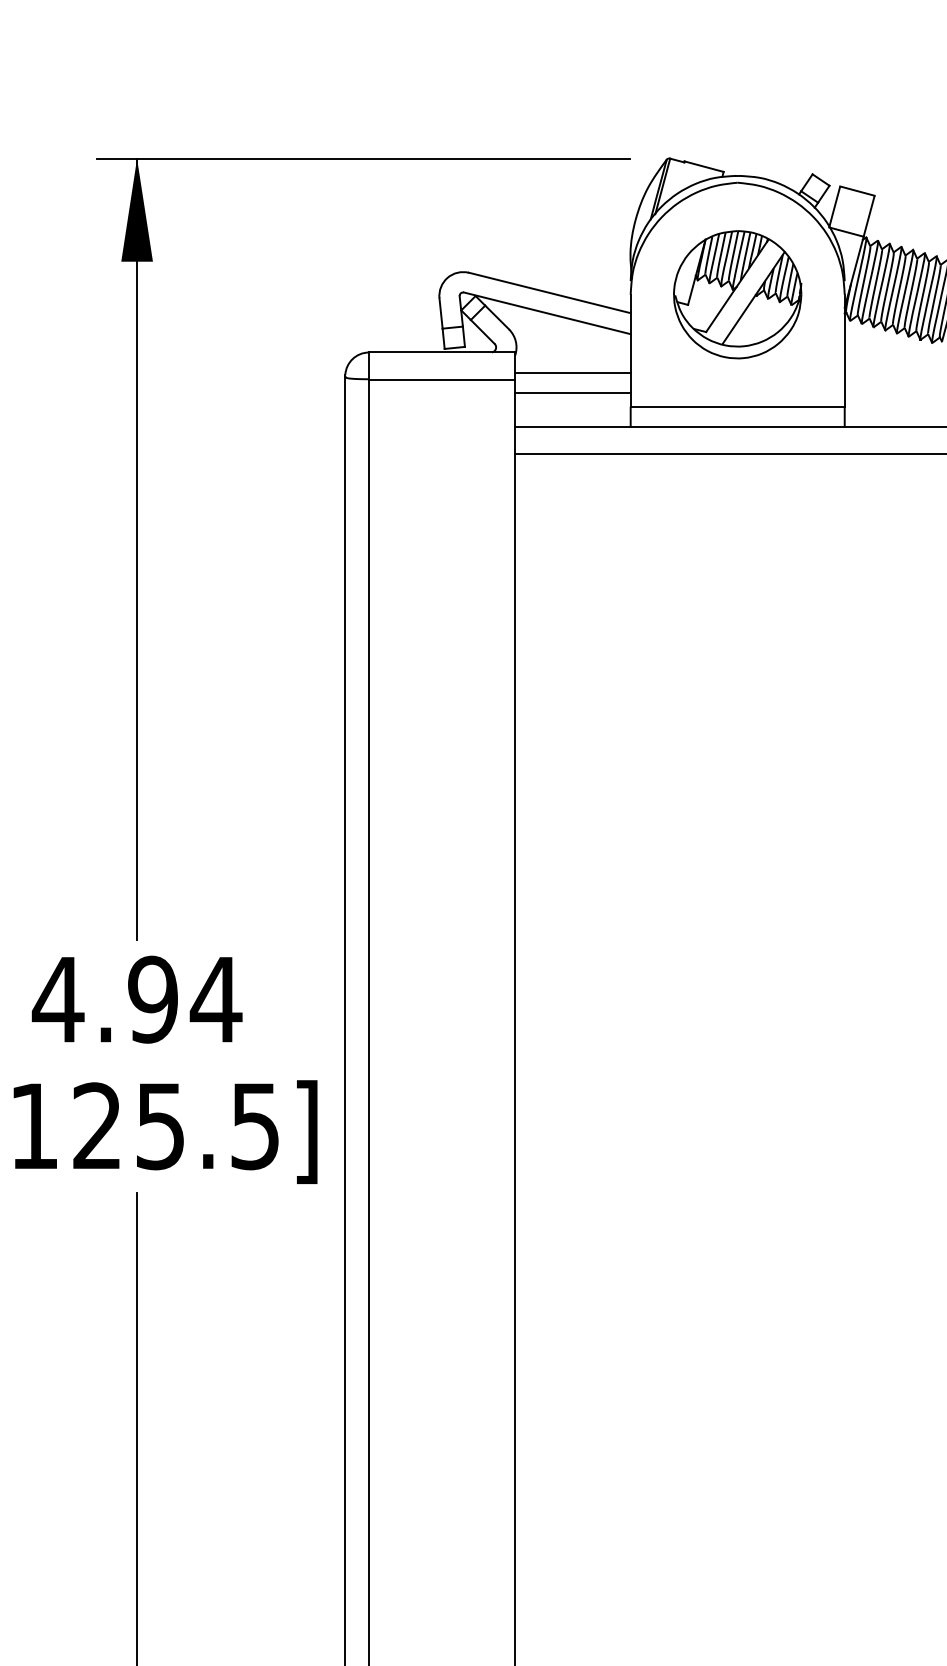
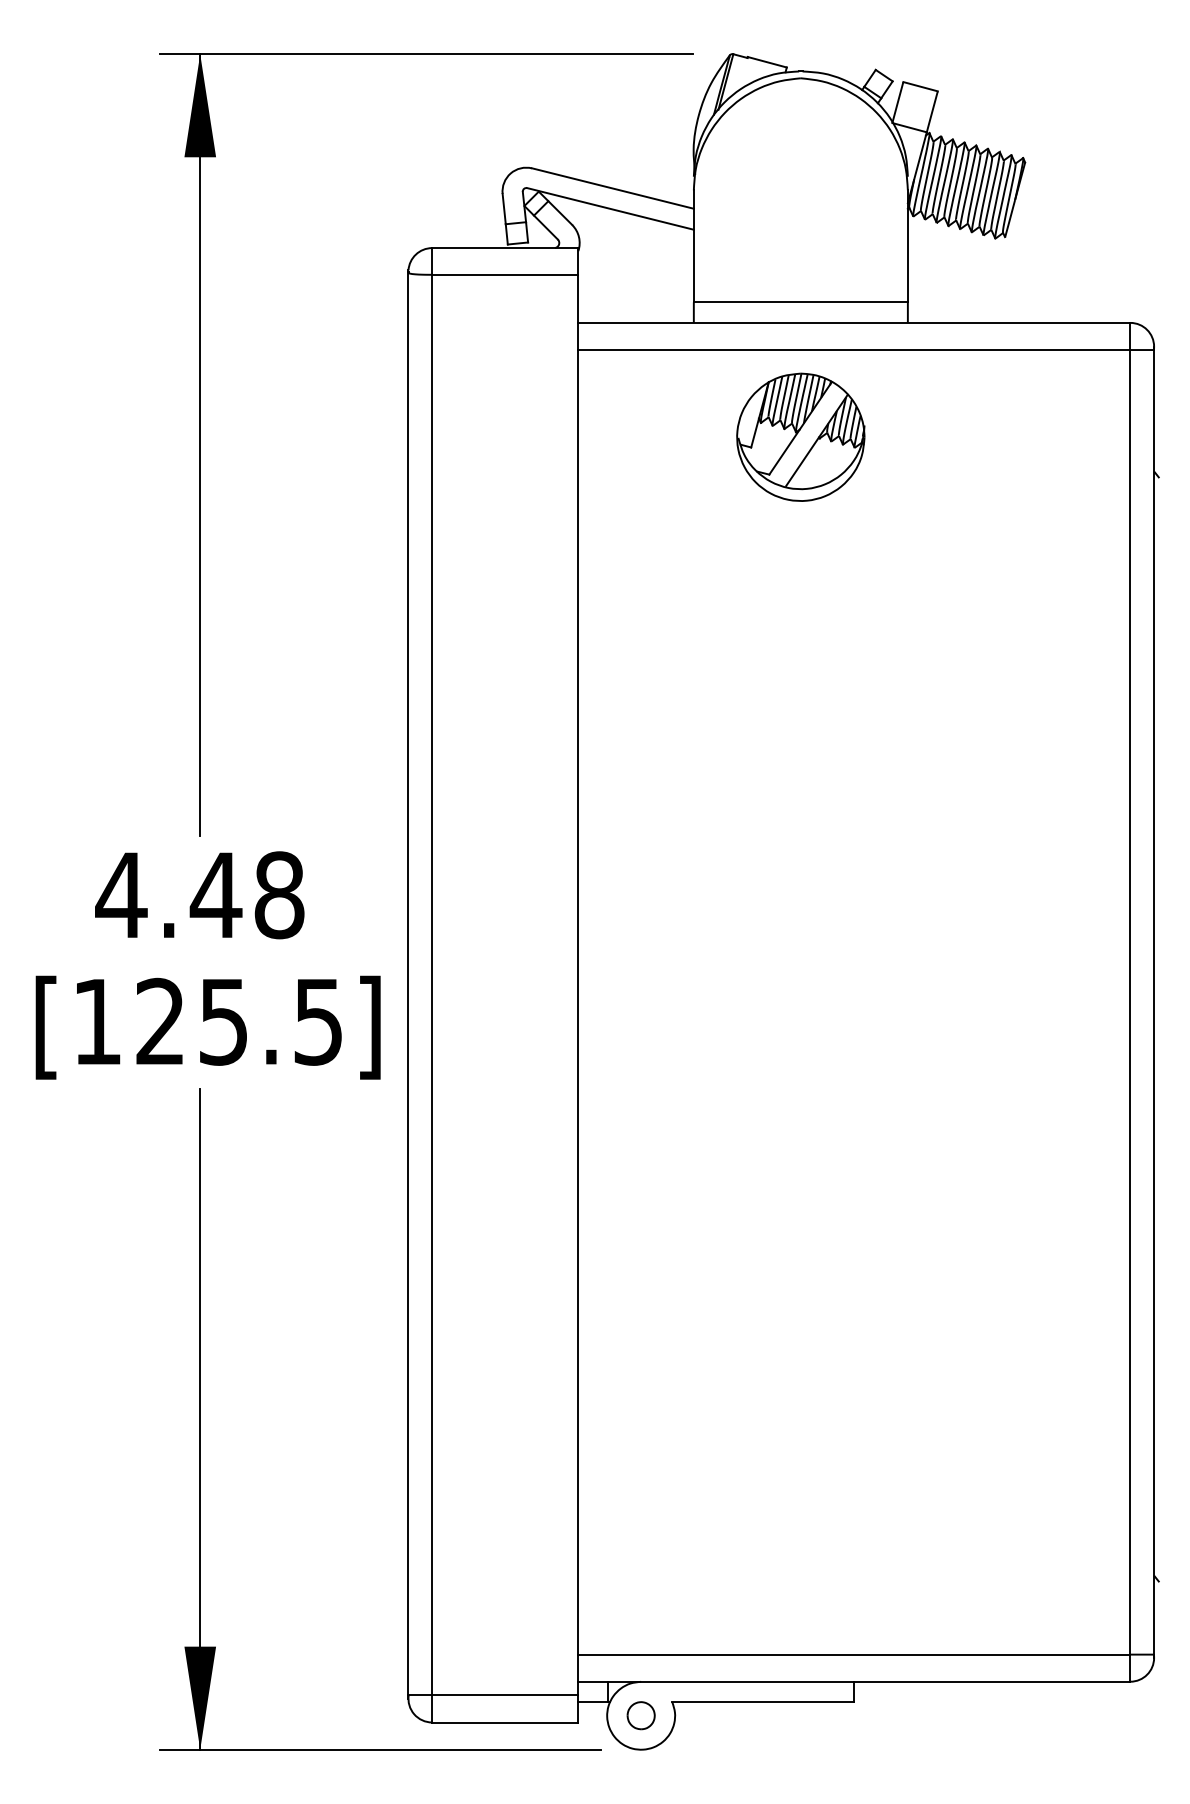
part: (737, 293) -> (800, 436), moved
line: (572, 372) -> (635, 268), removed
line: (572, 392) -> (635, 288), removed
text: (184, 999) -> (247, 895), 4.94 -> 4.48

